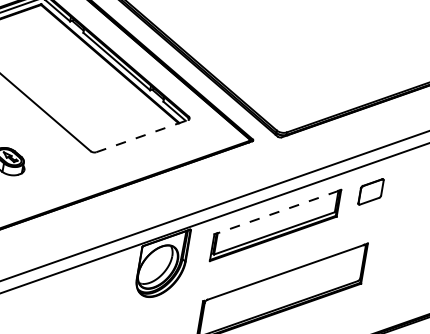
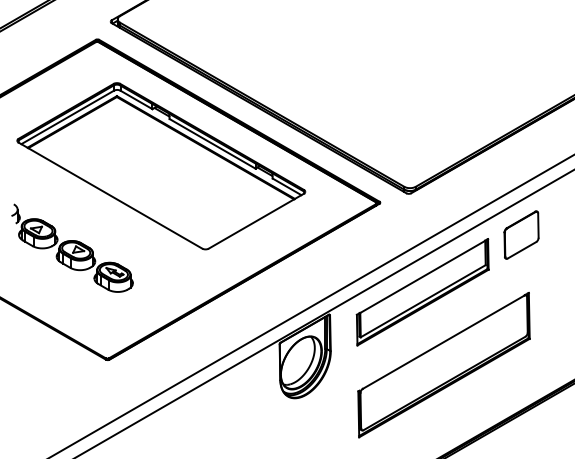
line: (142, 136) -> (256, 221), dashed -> solid
part: (371, 191) -> (521, 234), size x1.43
line: (277, 212) -> (422, 277), dashed -> solid

